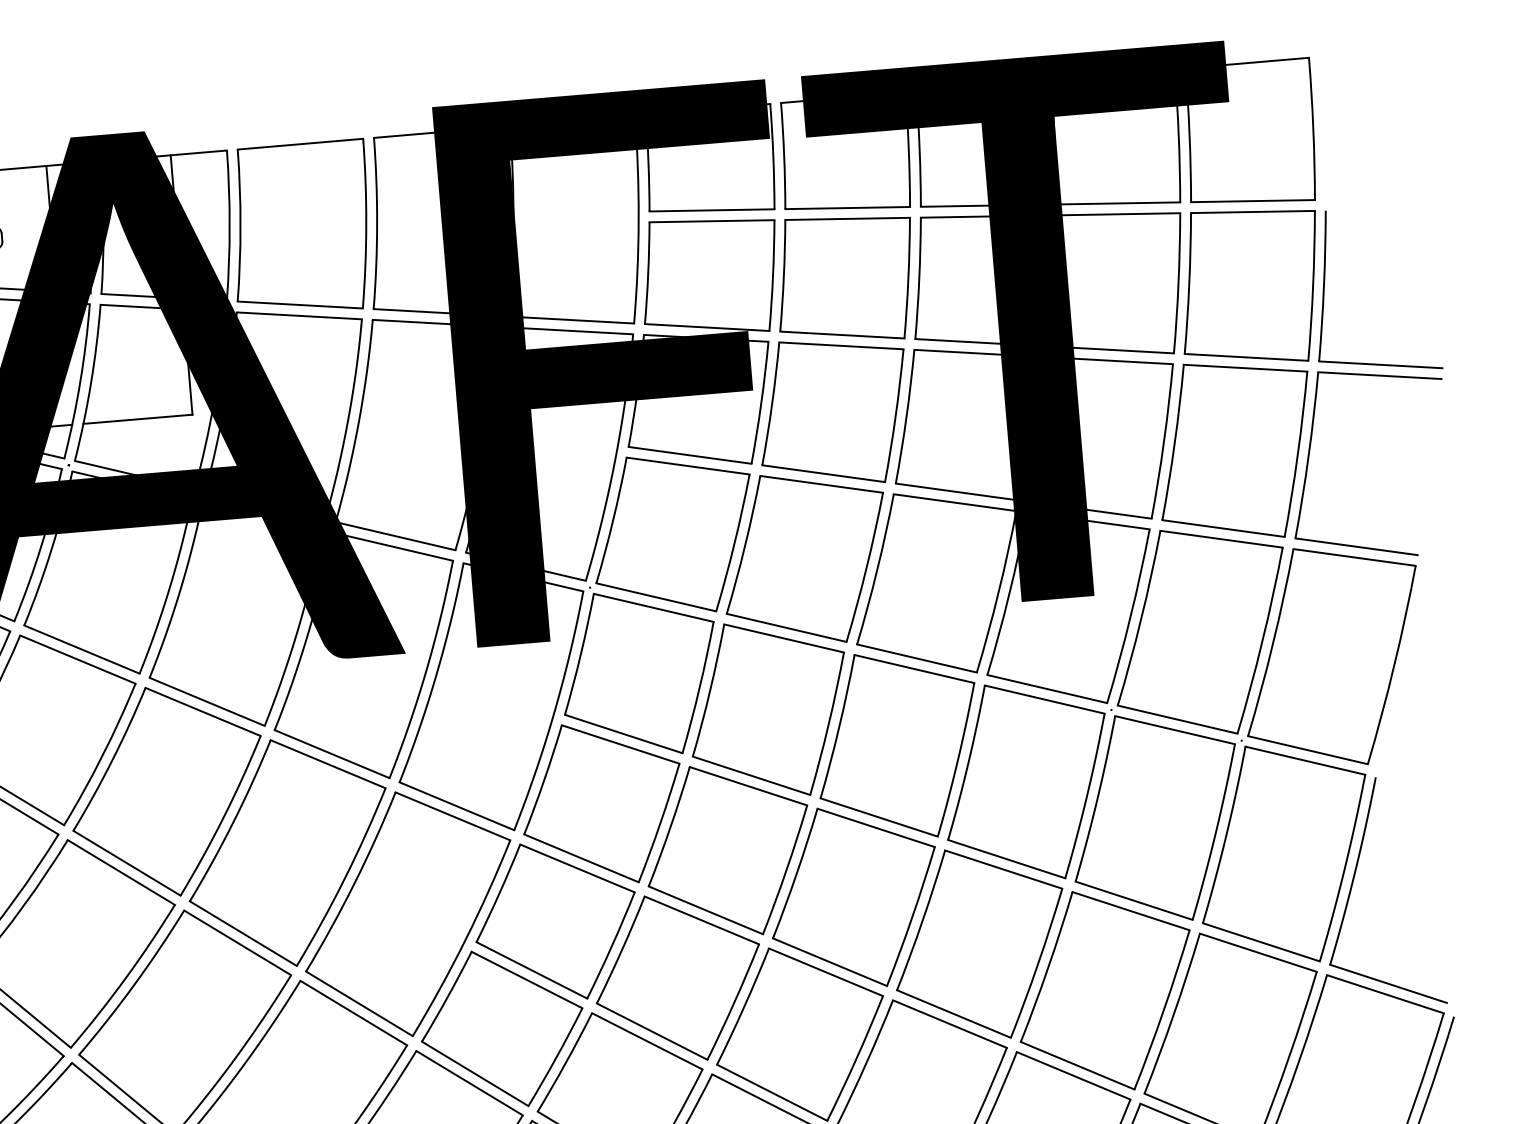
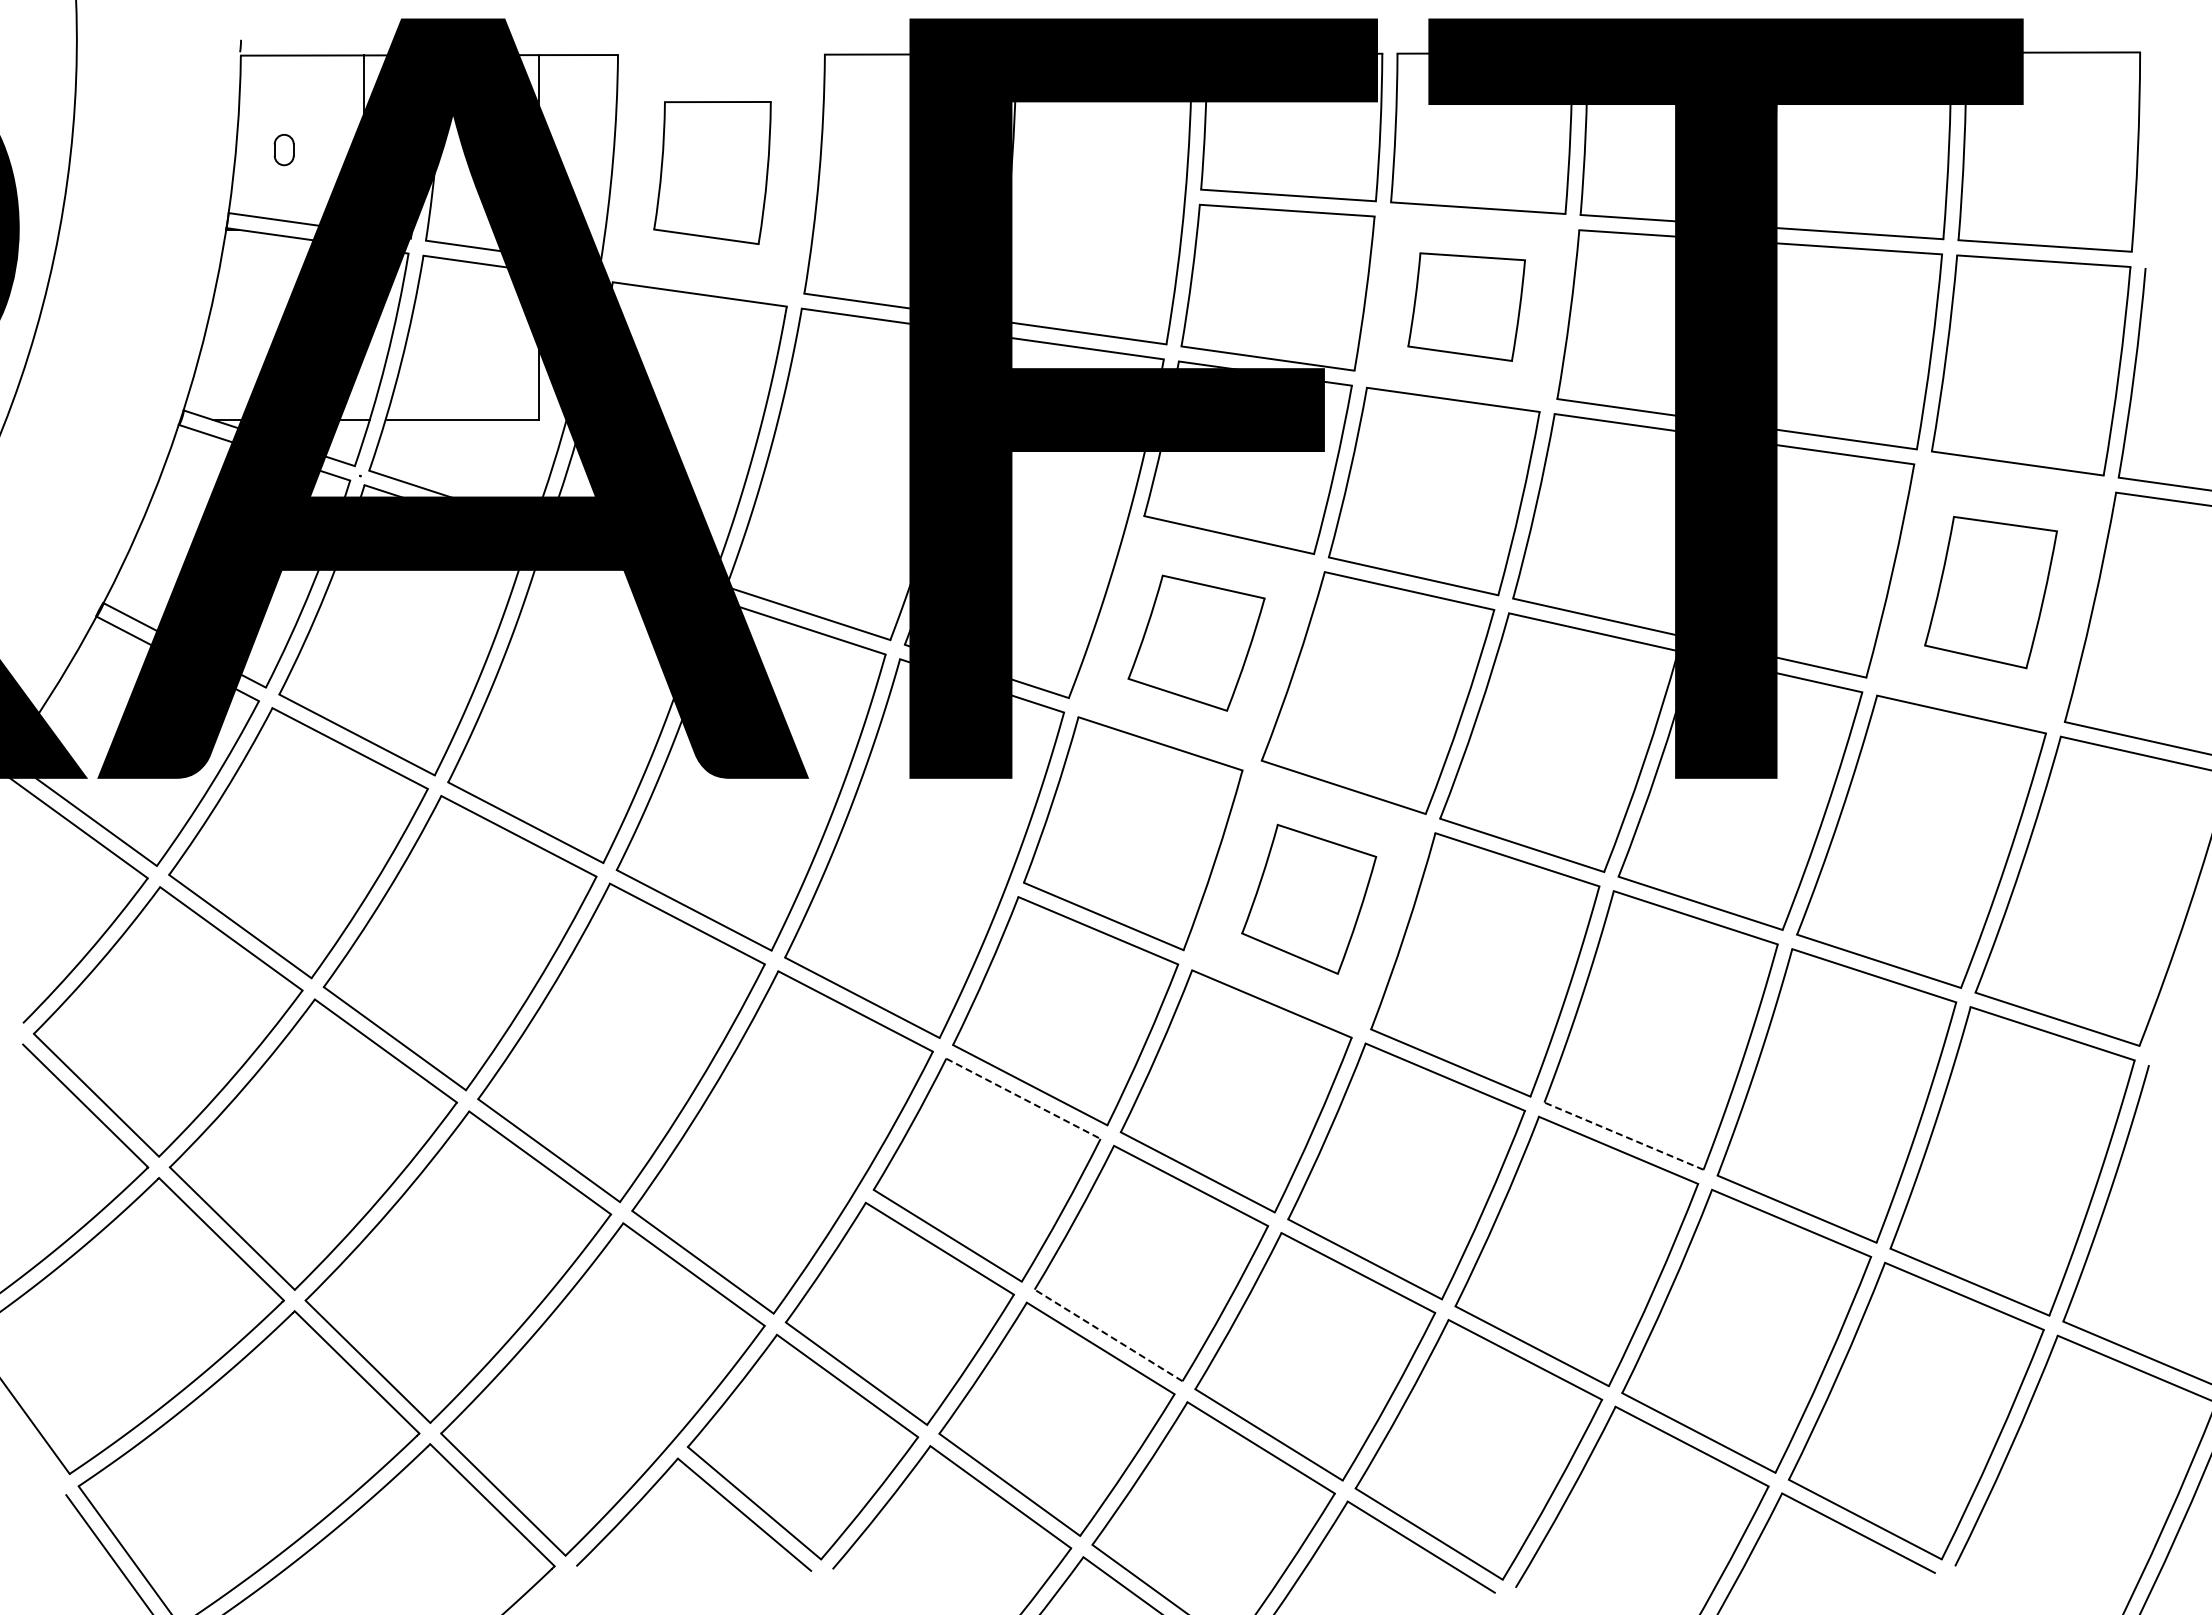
part: (301, 228) -> (712, 172), size x0.6
part: (845, 278) -> (1466, 306), size x0.6
part: (1234, 450) -> (1990, 592), size x0.6
part: (673, 533) -> (1196, 642), size x0.6
part: (768, 709) -> (1308, 899), size x0.6
line: (1006, 858) -> (1623, 1135), solid -> dashed
line: (577, 868) -> (1023, 1098), solid -> dashed
line: (652, 1031) -> (1108, 1335), solid -> dashed

